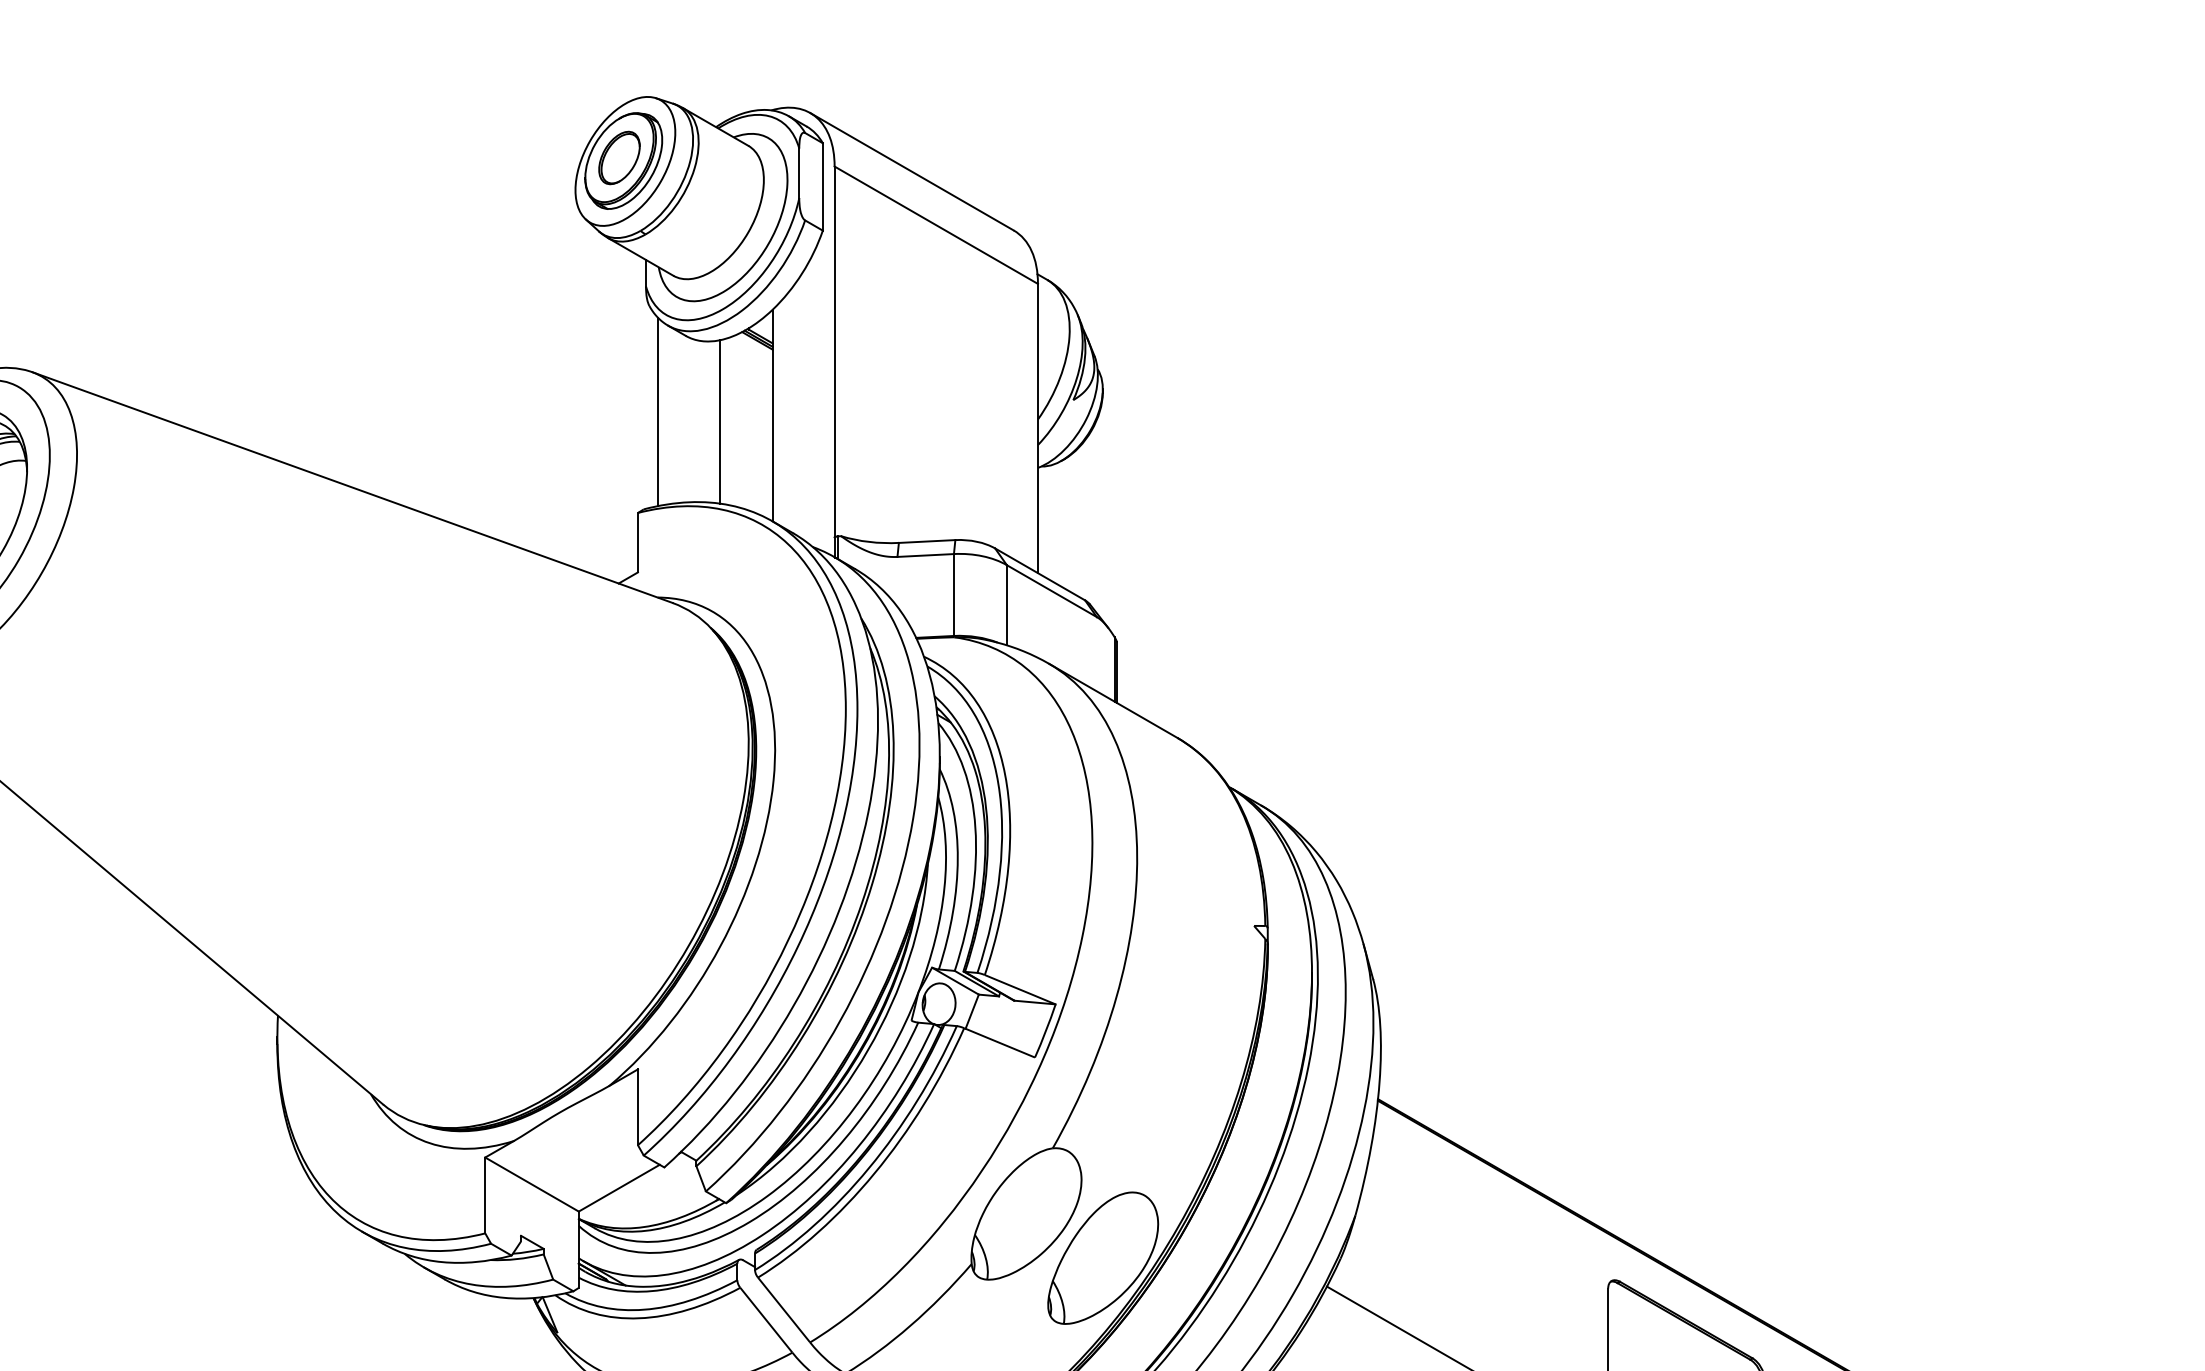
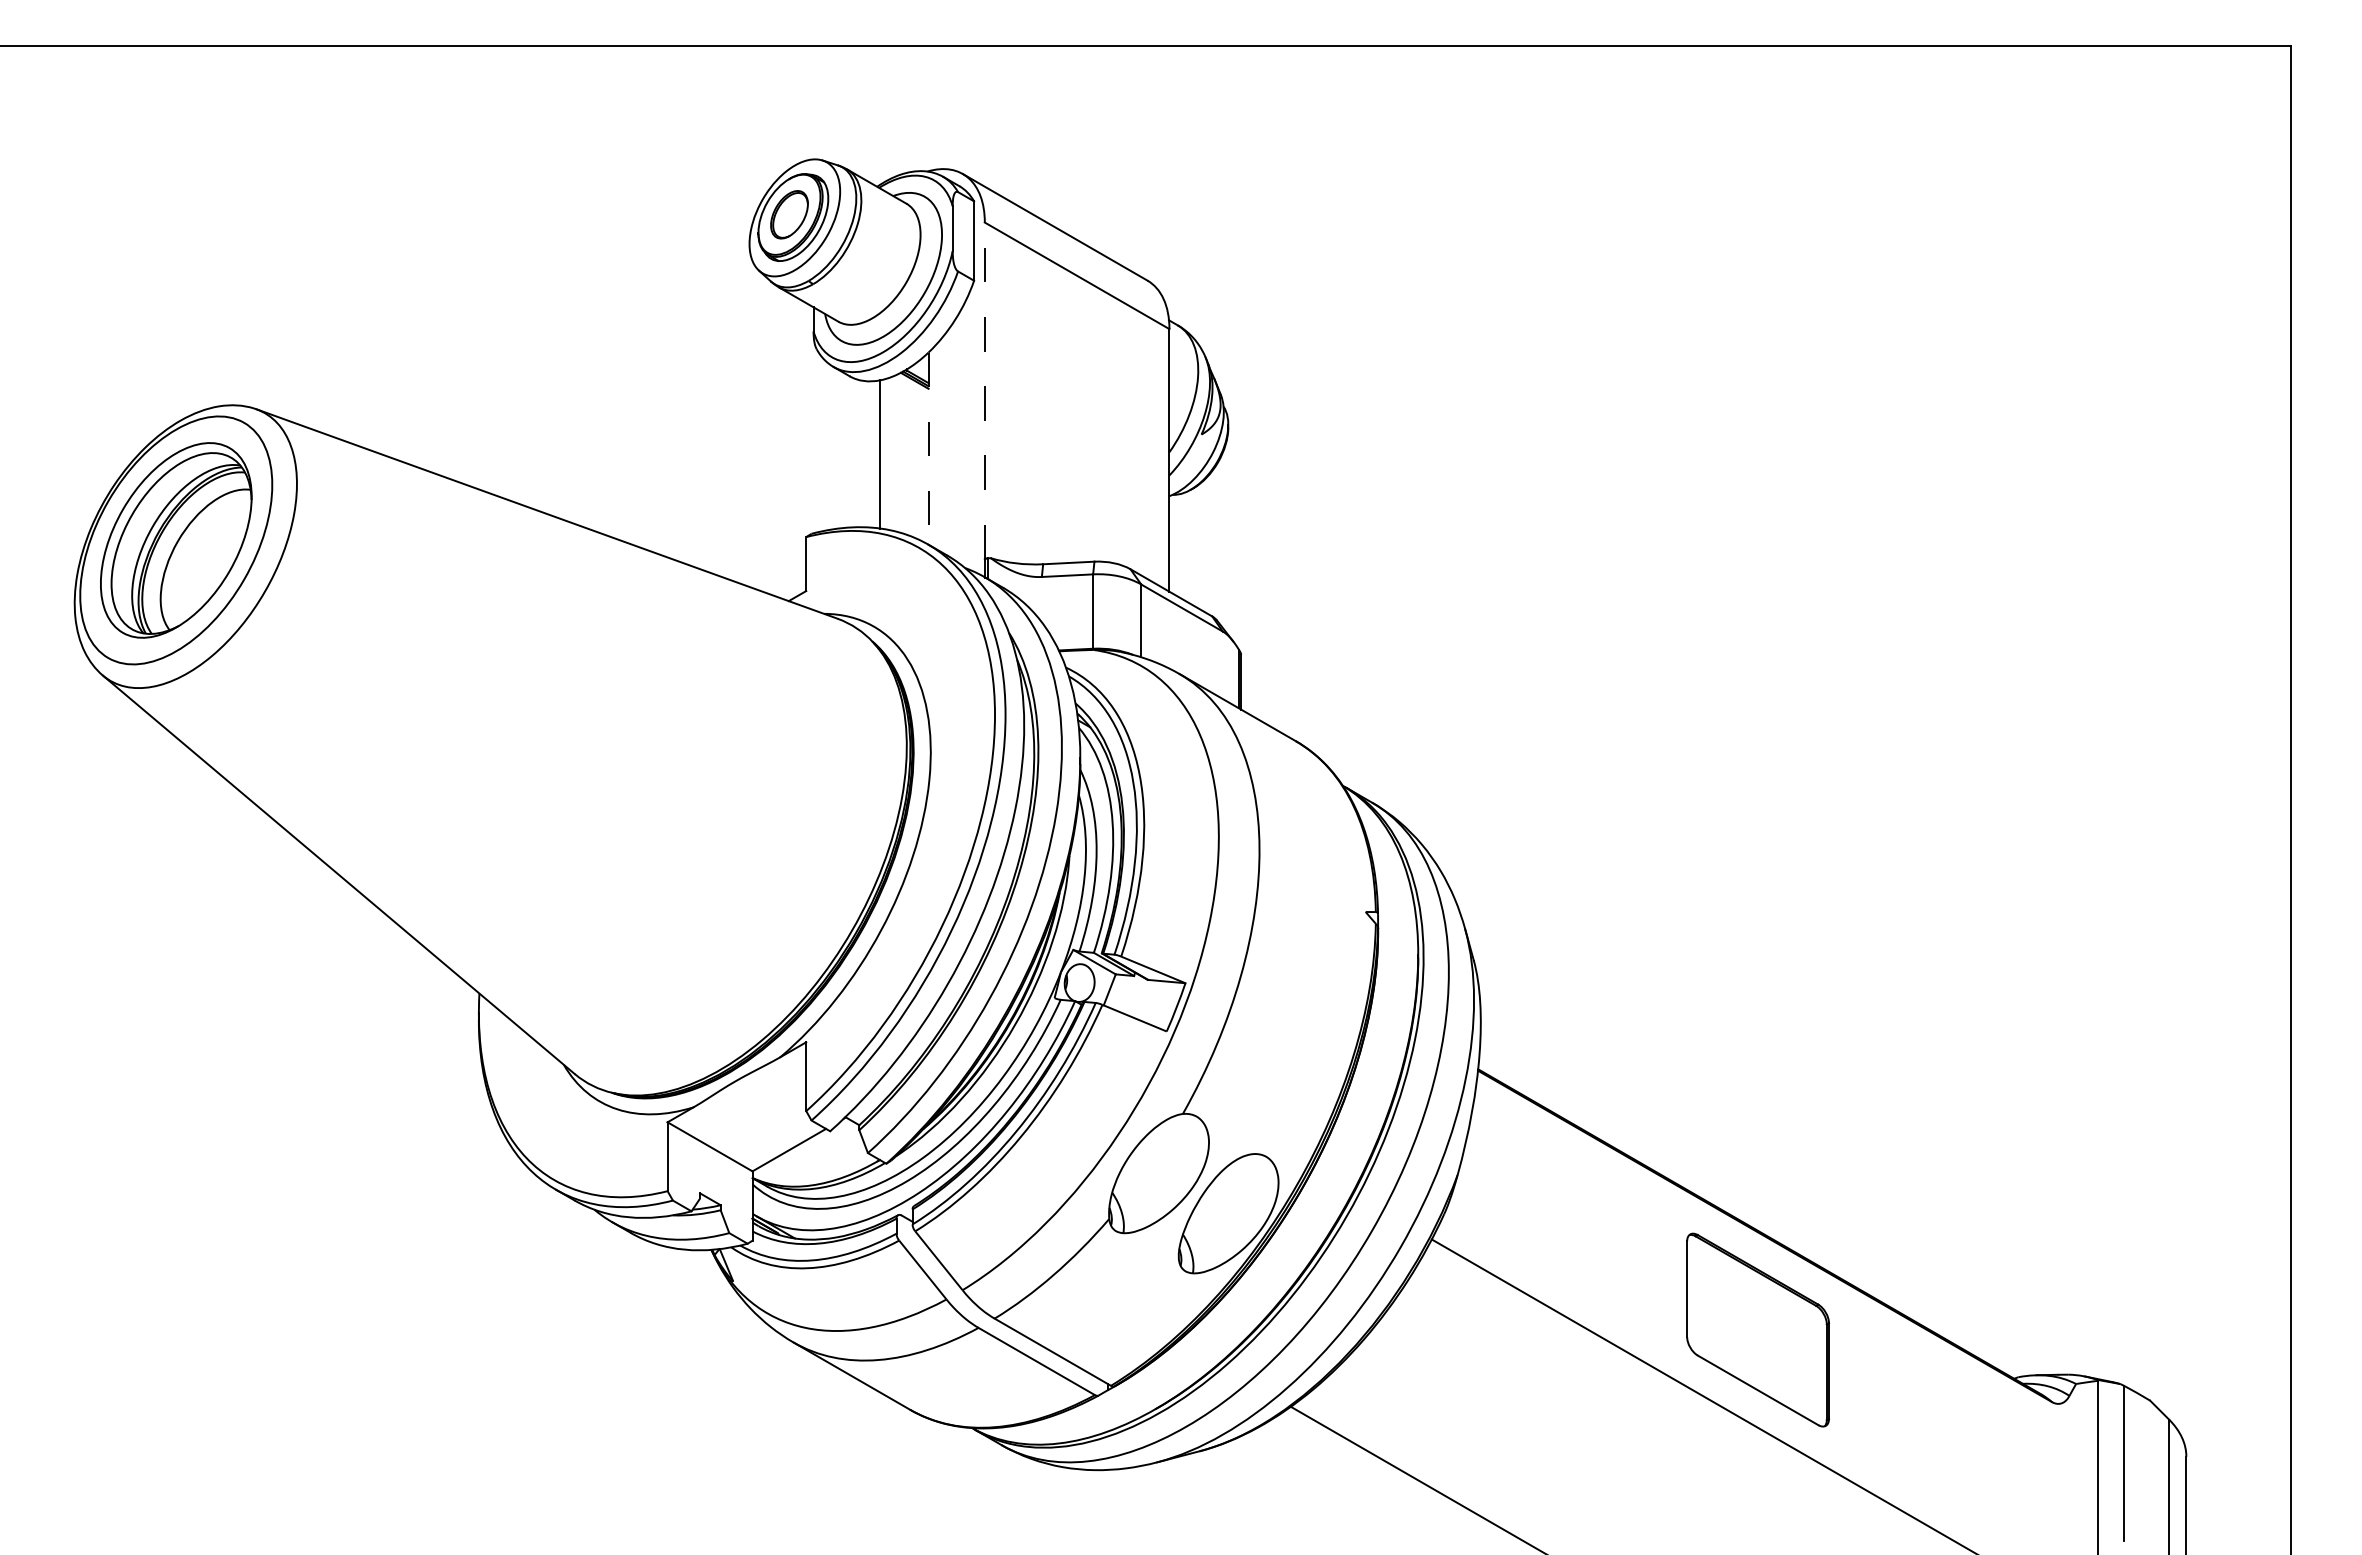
line: (834, 351) -> (984, 390), solid -> dashed
line: (658, 411) -> (824, 444), removed
line: (772, 416) -> (928, 449), solid -> dashed

